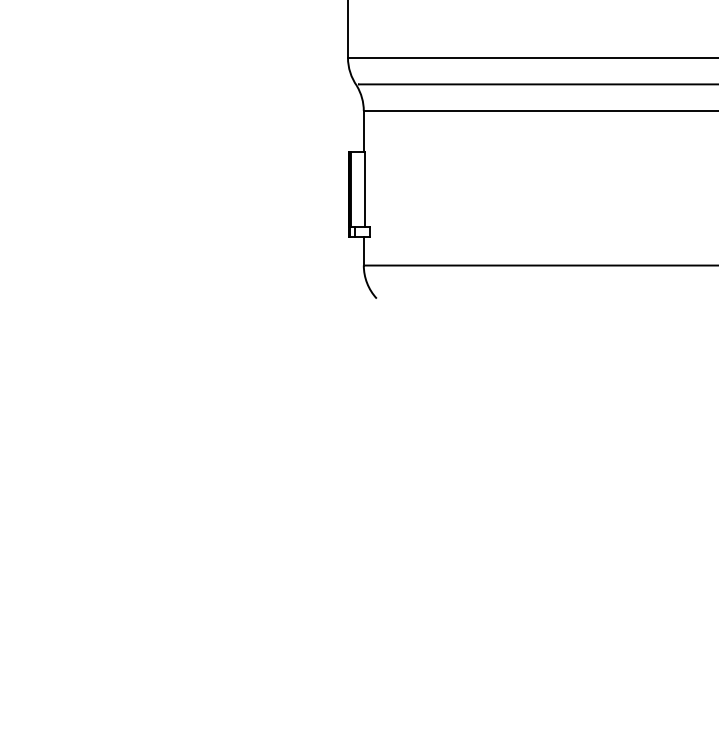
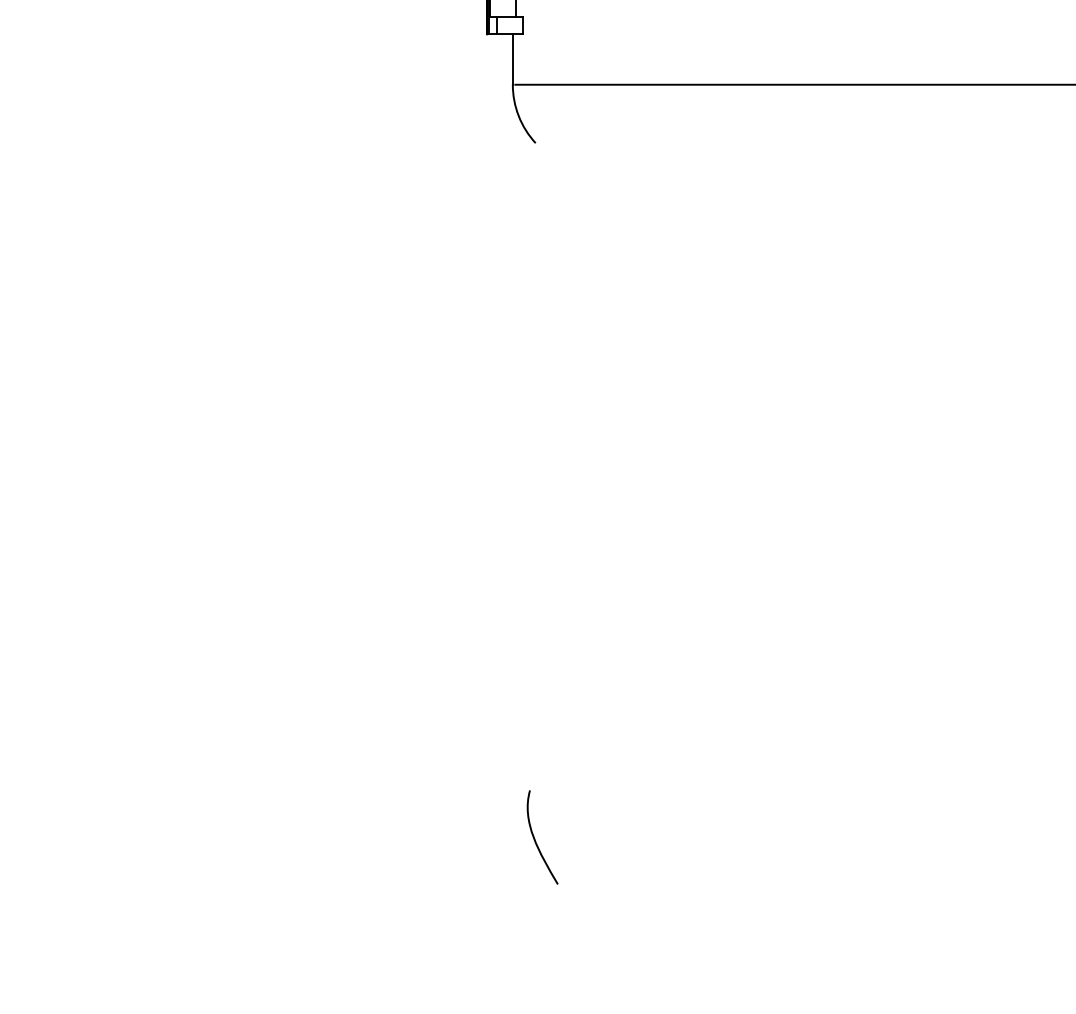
curve: (377, 693) -> (536, 840), added

